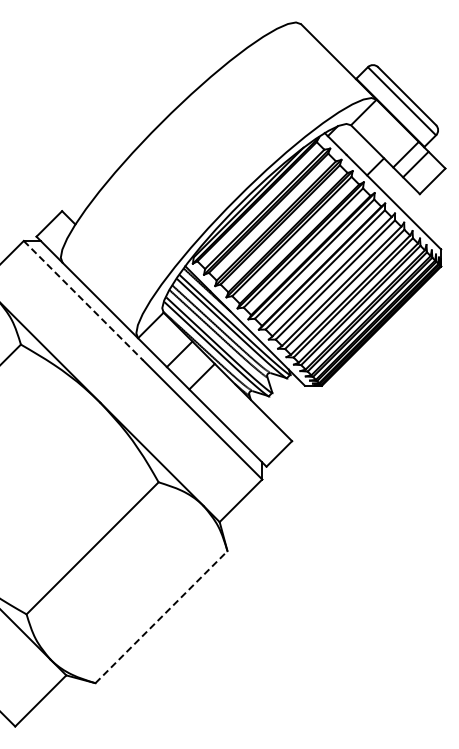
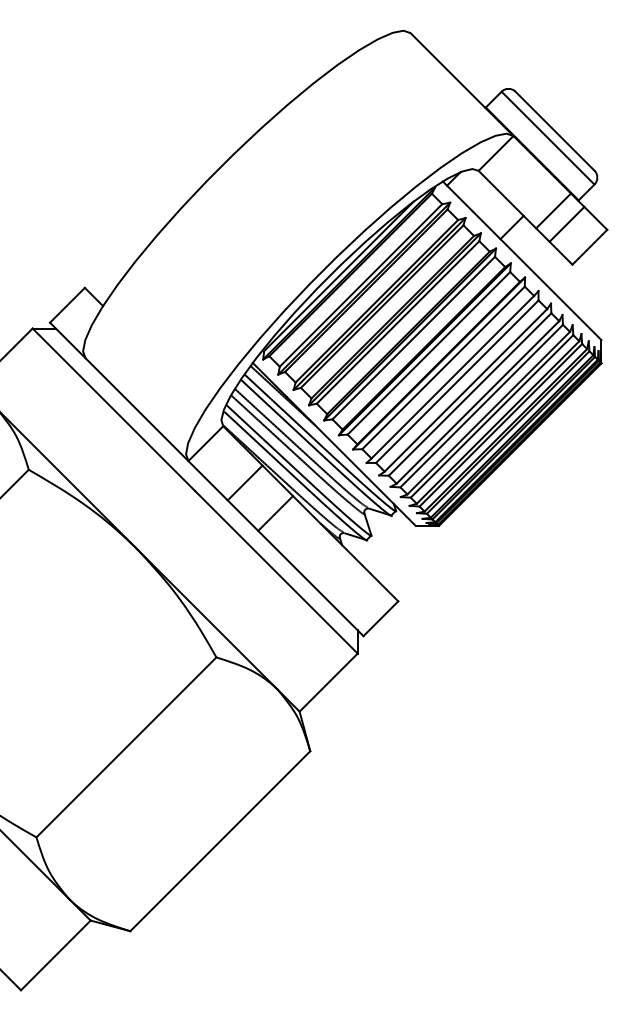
line: (83, 300) -> (114, 409), dashed -> solid
line: (161, 616) -> (220, 840), dashed -> solid

